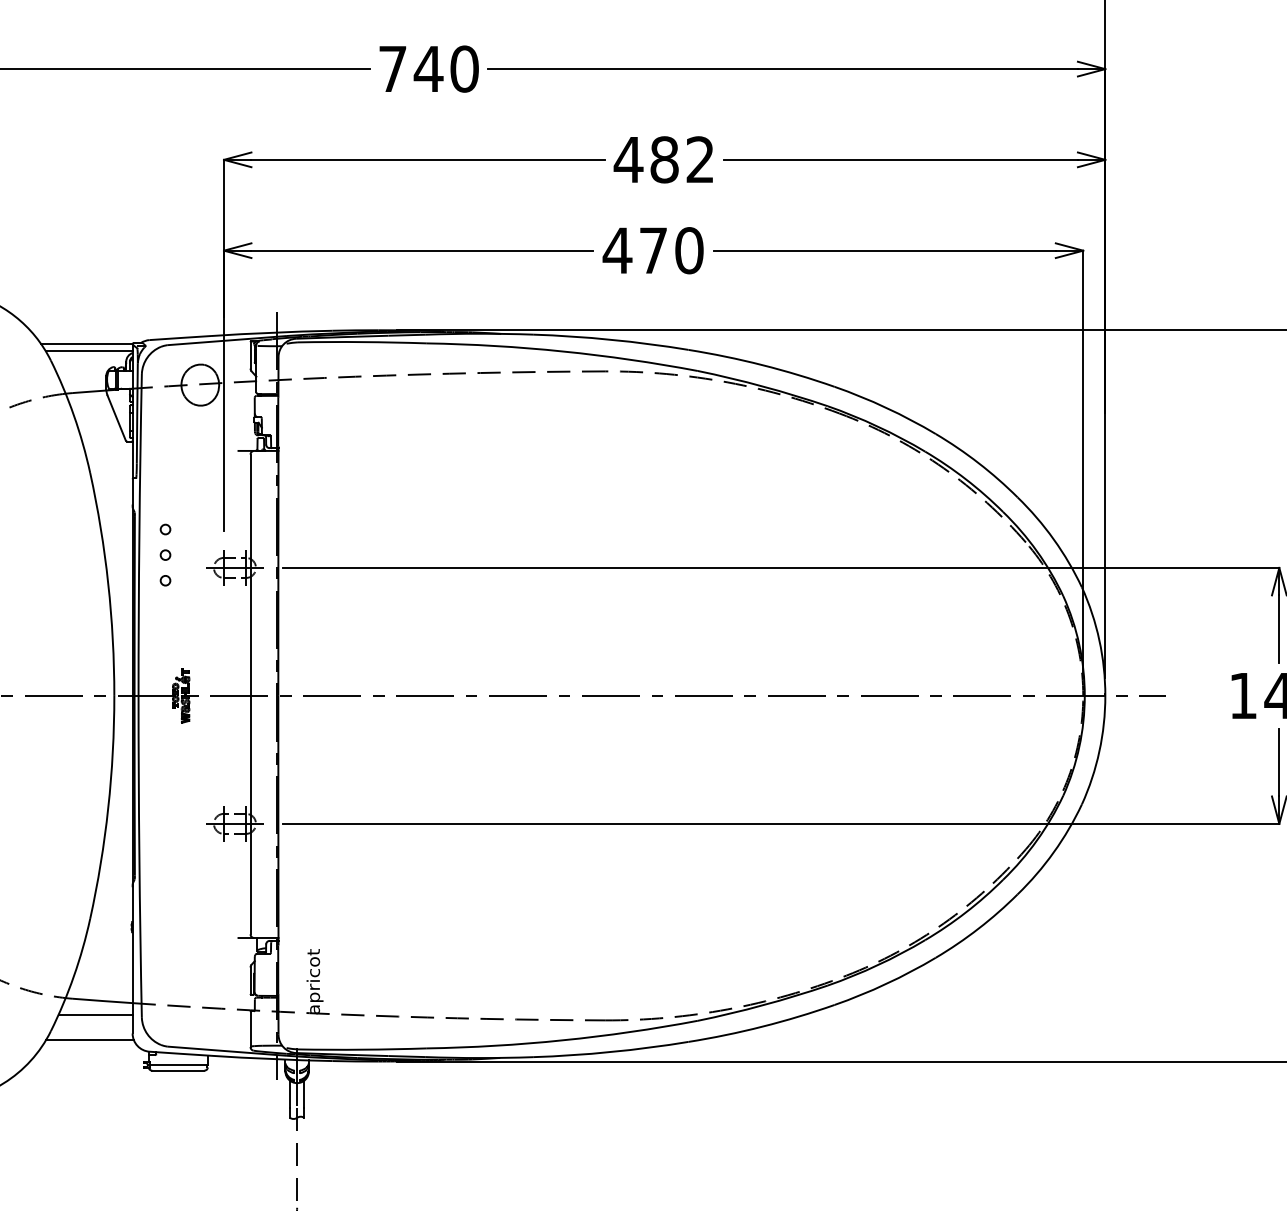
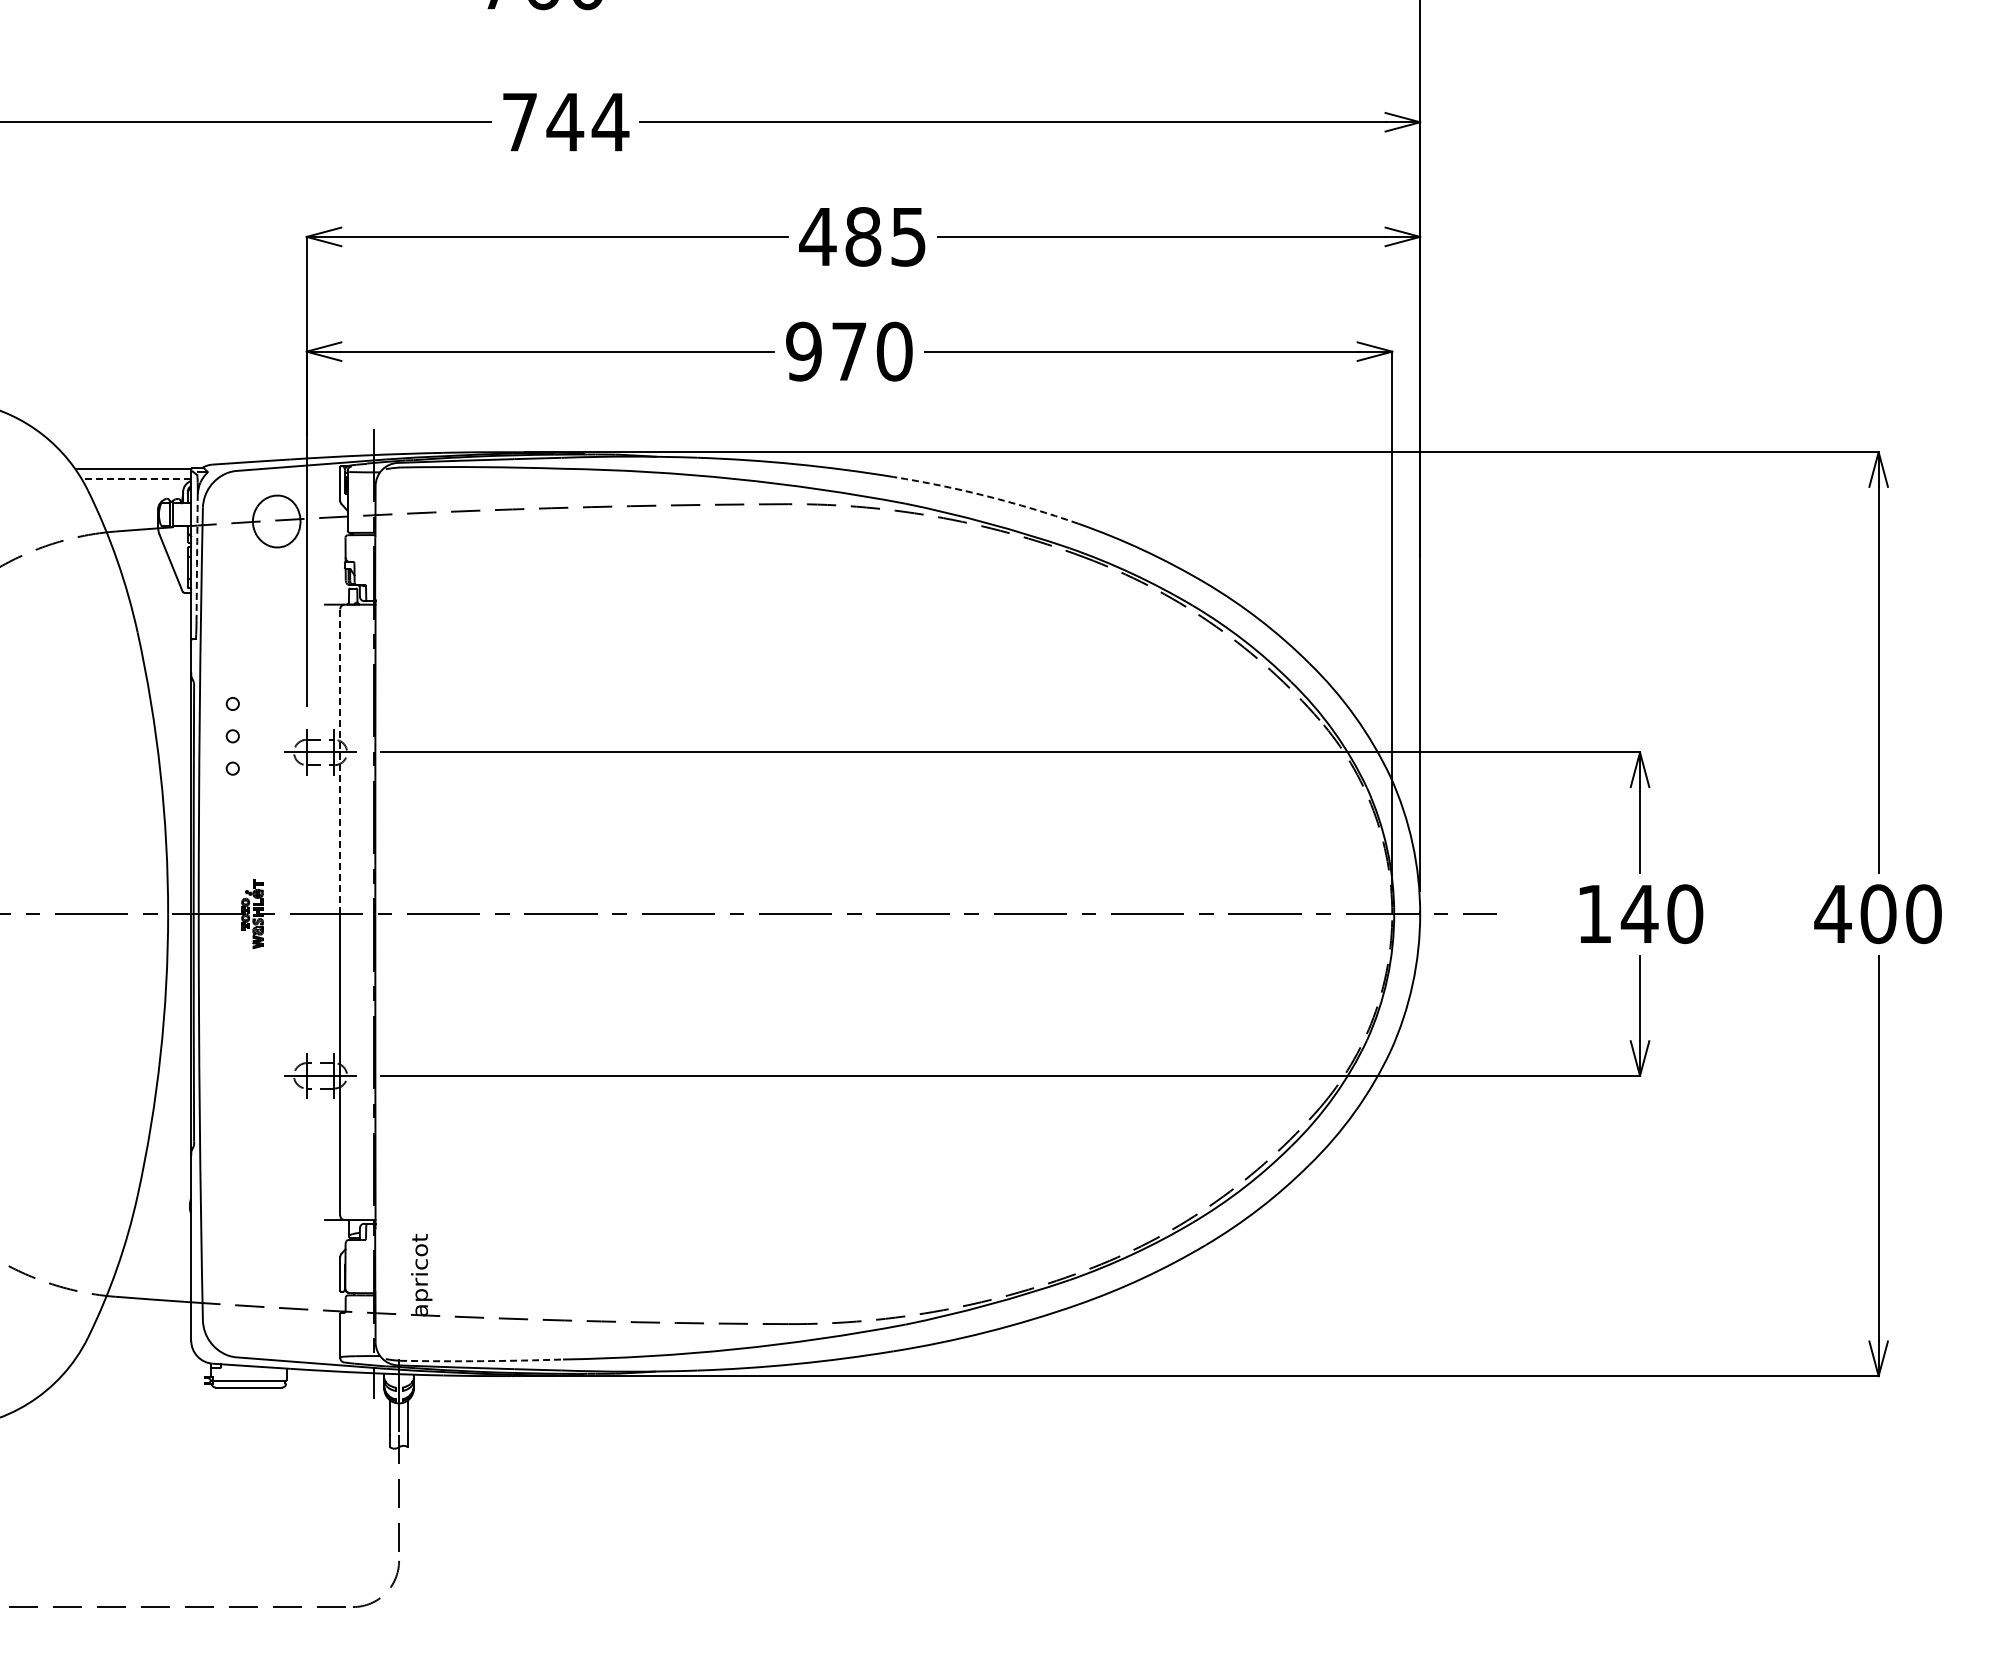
text: (464, 69) -> (610, 122), 740 -> 744
text: (700, 159) -> (908, 236), 482 -> 485
text: (617, 250) -> (803, 351), 470 -> 970
line: (89, 351) -> (136, 478), solid -> dashed
arc: (762, 365) -> (986, 496), solid -> dashed
arc: (137, 413) -> (197, 557), solid -> dashed
line: (250, 575) -> (340, 761), solid -> dashed
line: (95, 1015) -> (144, 1317), removed
line: (90, 1039) -> (137, 1348), removed
arc: (362, 1049) -> (481, 1361), solid -> dashed

